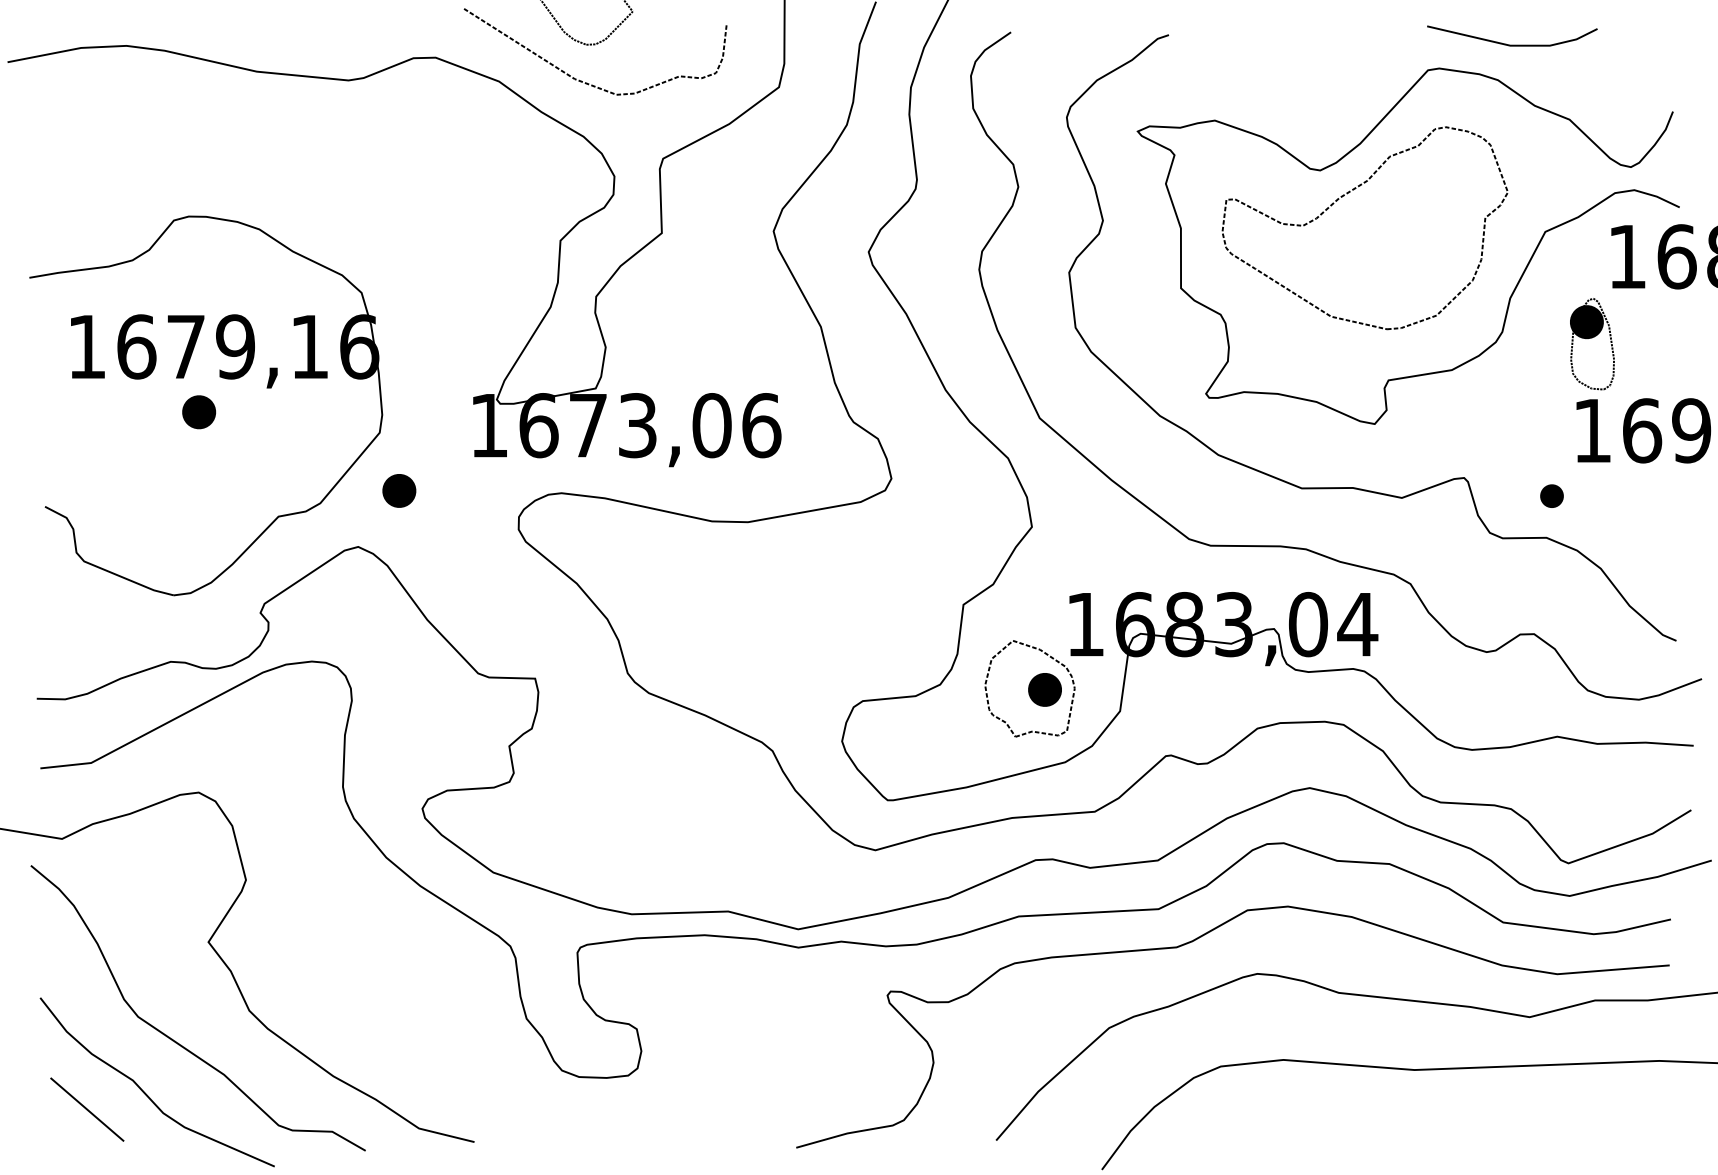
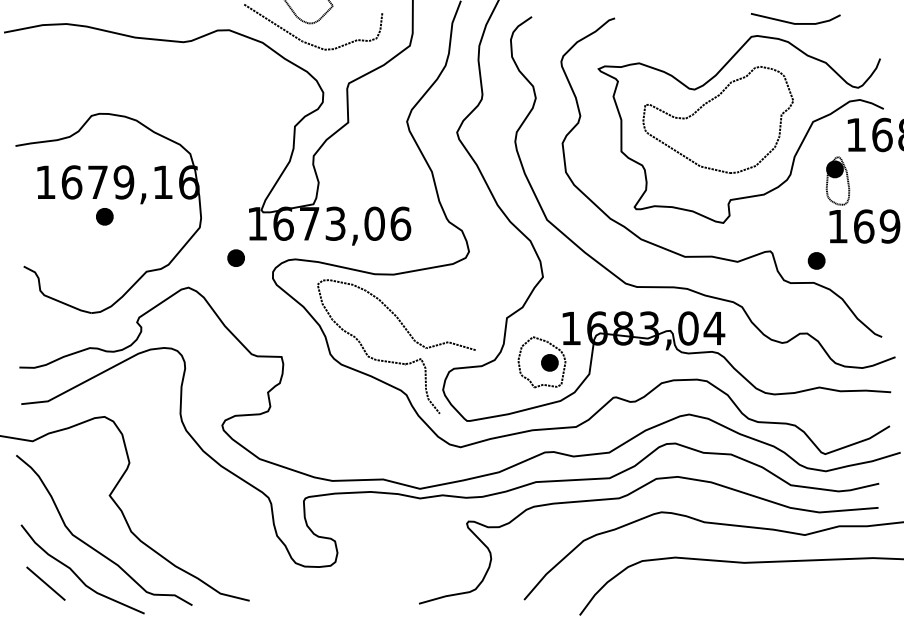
part: (398, 489) -> (235, 257), moved
part: (1551, 495) -> (816, 260), size x1.43
curve: (747, 687) -> (393, 361), added

